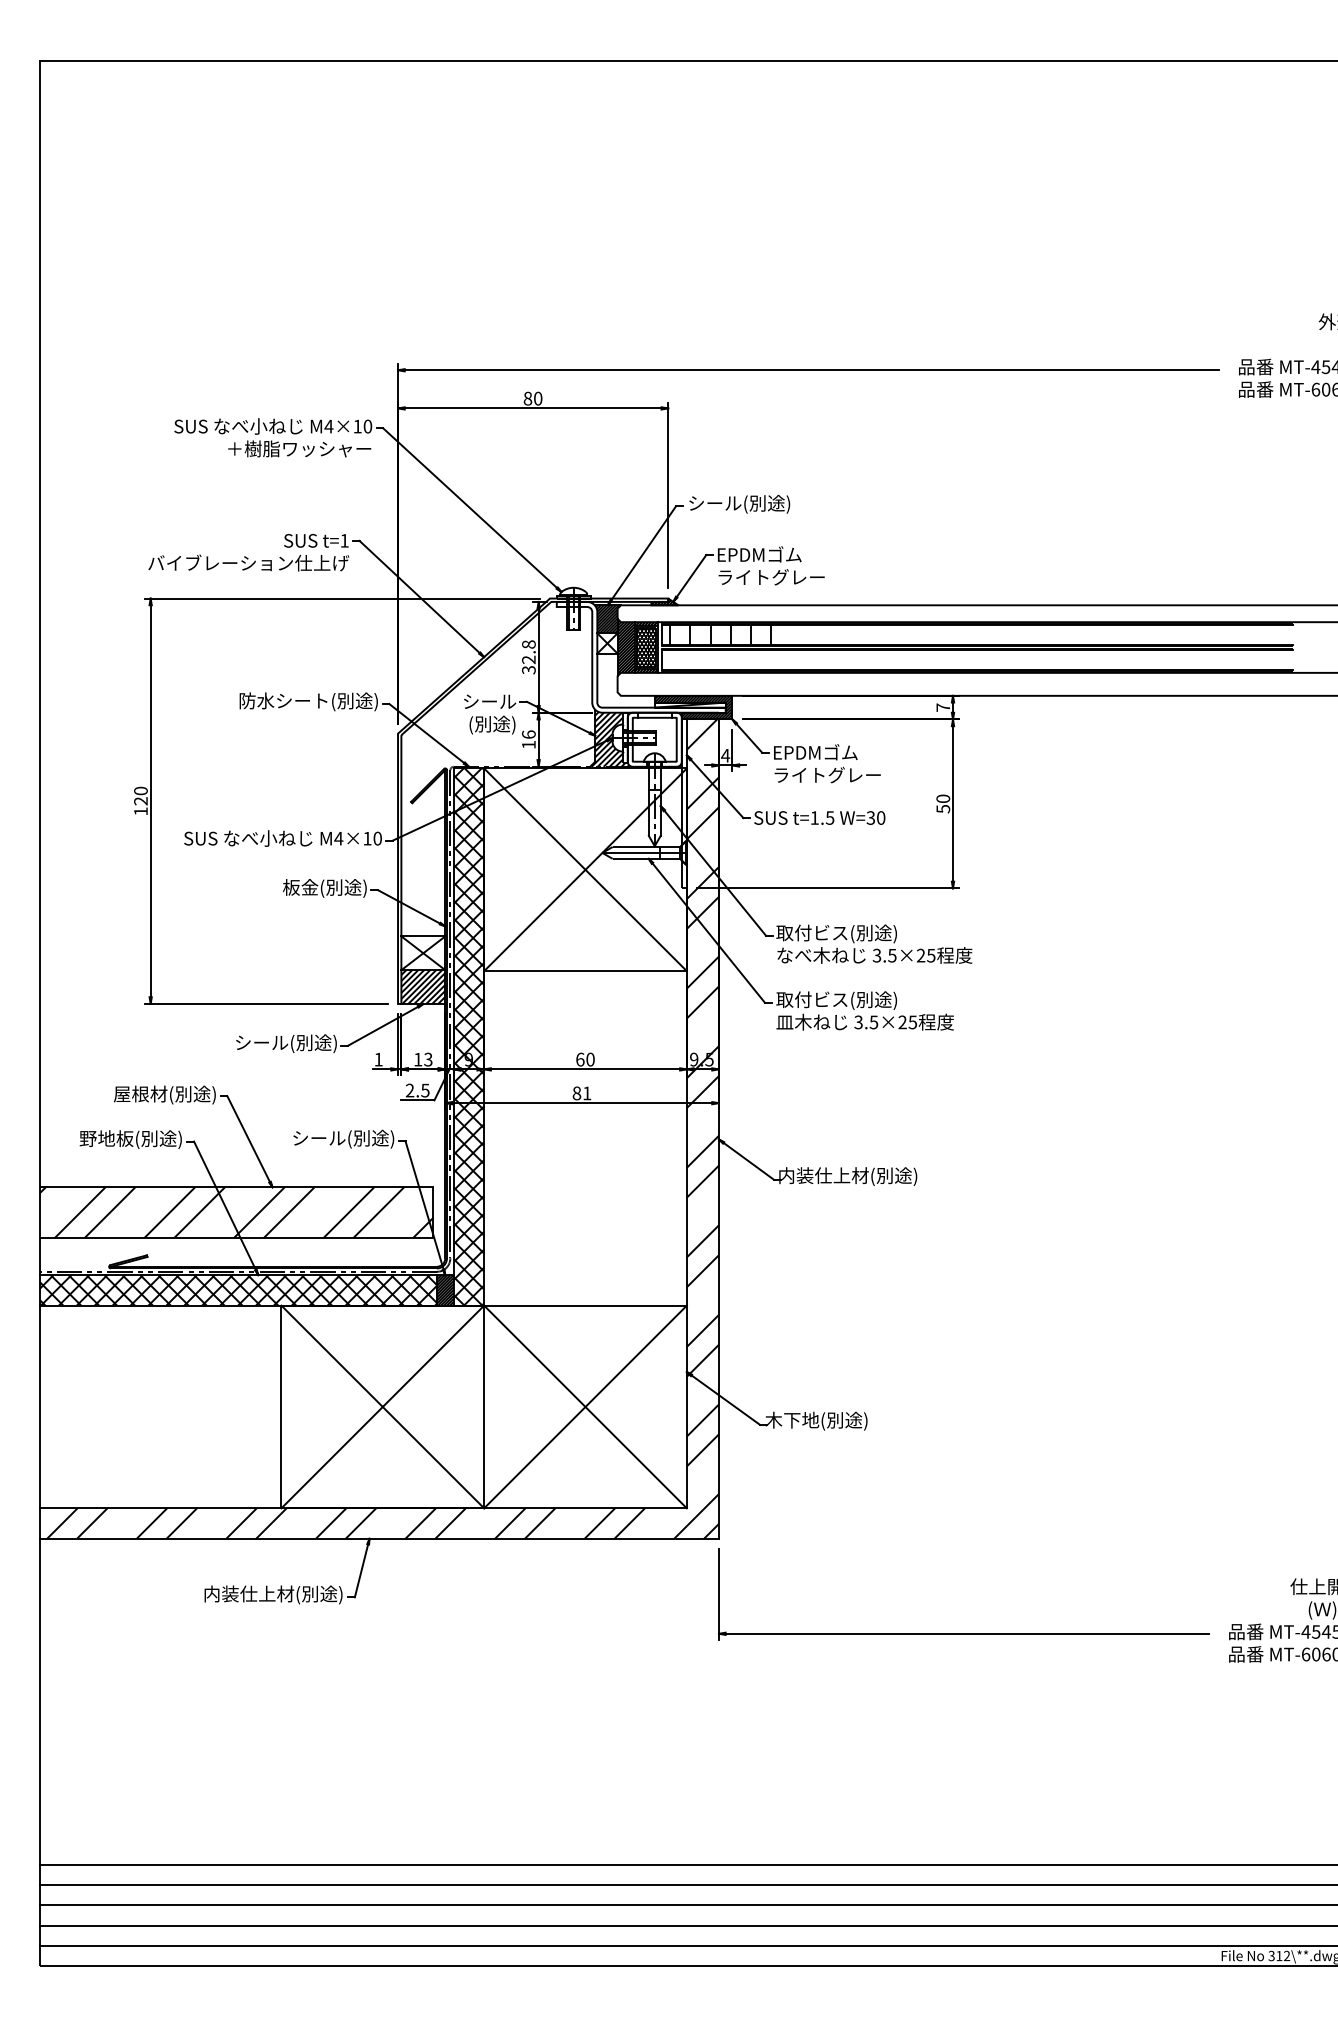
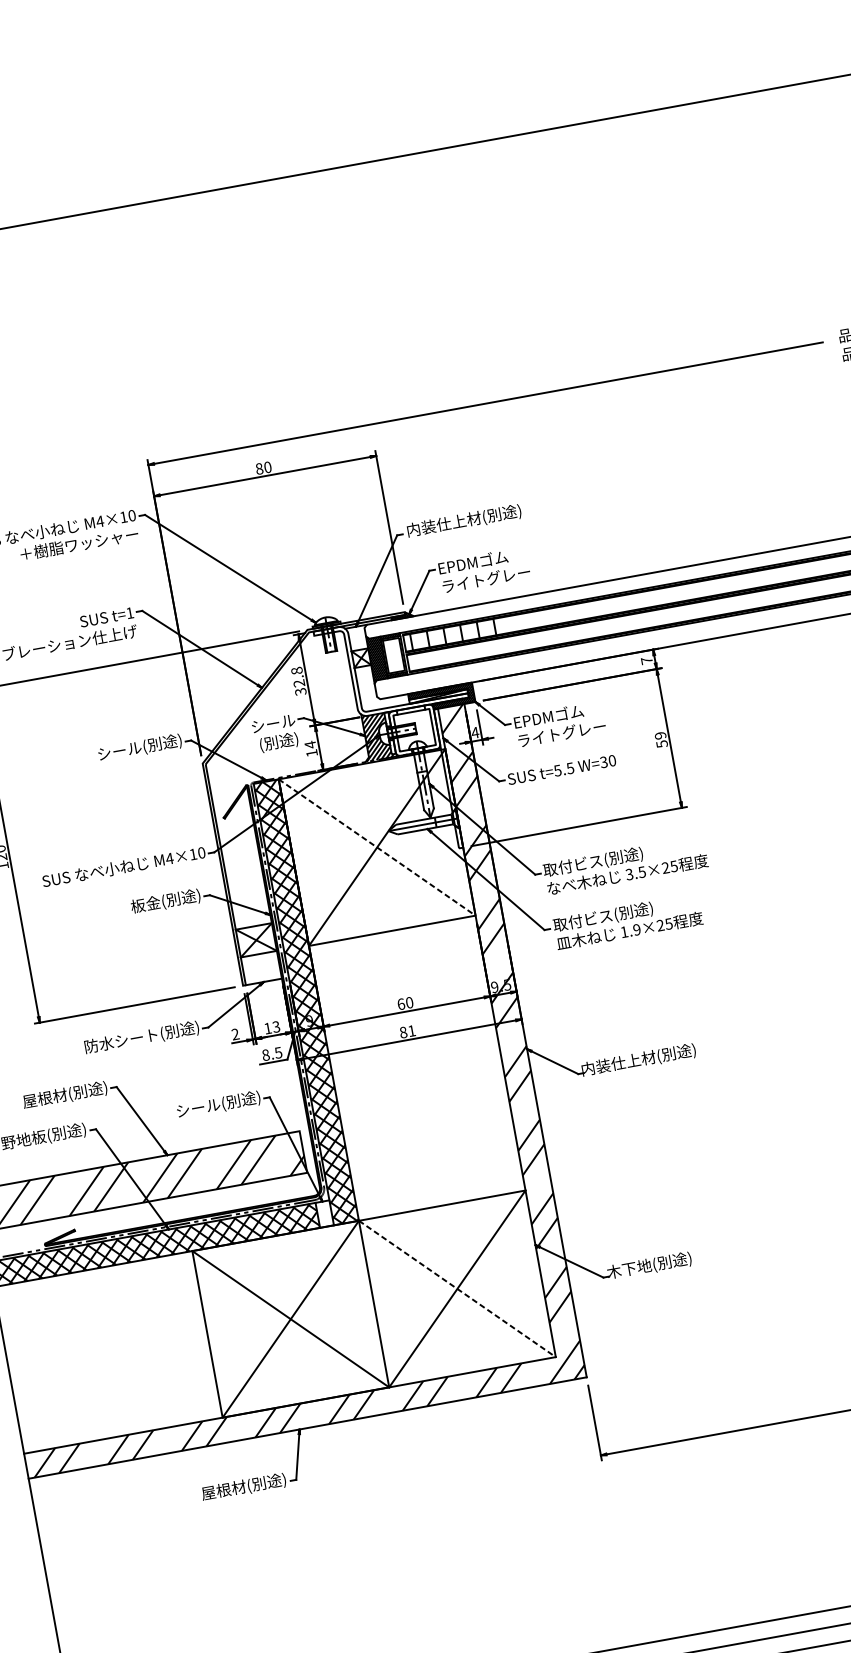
text: (757, 503) -> (463, 520), シール(別途) -> 内装仕上材(別途)
hatch: (606, 619) -> (357, 638), removed
hatch: (646, 647) -> (394, 655), removed
text: (284, 700) -> (104, 753), 防水シート(別途) -> シール(別途)
text: (528, 734) -> (310, 744), 16 -> 14
text: (943, 798) -> (660, 735), 50 -> 59
text: (814, 817) -> (557, 770), t=1.5 -> t=5.5
line: (585, 870) -> (377, 848), solid -> dashed
hatch: (423, 986) -> (261, 967), removed
text: (866, 1022) -> (630, 931), 3.5×25 -> 1.9×25
text: (243, 1042) -> (121, 1040), シール(別途) -> 防水シート(別途)
text: (378, 1059) -> (235, 1034), 1 -> 2
text: (409, 1090) -> (265, 1055), 2.5 -> 8.5
hatch: (444, 1290) -> (324, 1214), removed
line: (585, 1407) -> (457, 1289), solid -> dashed
text: (239, 1593) -> (200, 1493), 内装仕上材(別途) -> 屋根材(別途)

